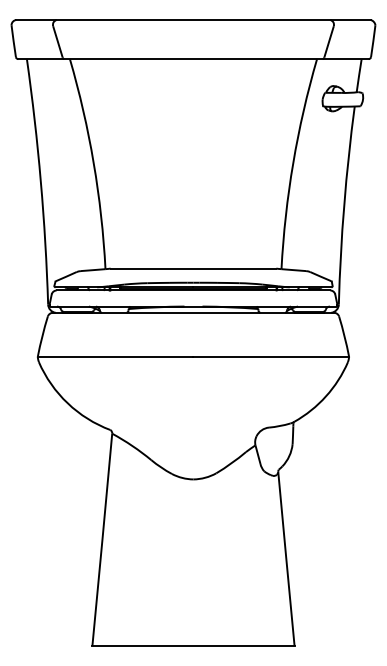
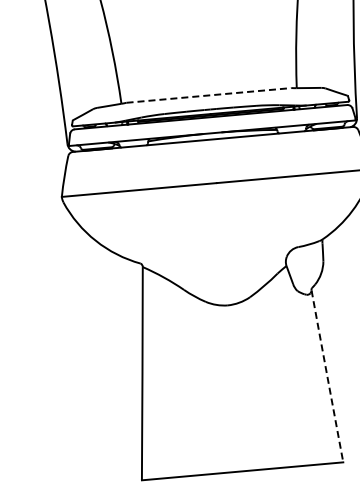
line: (193, 268) -> (209, 95), solid -> dashed
arc: (286, 558) -> (327, 375), solid -> dashed

